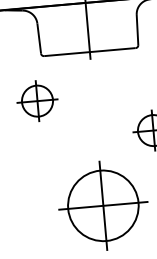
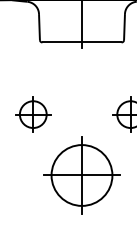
part: (37, 100) -> (33, 114), moved

